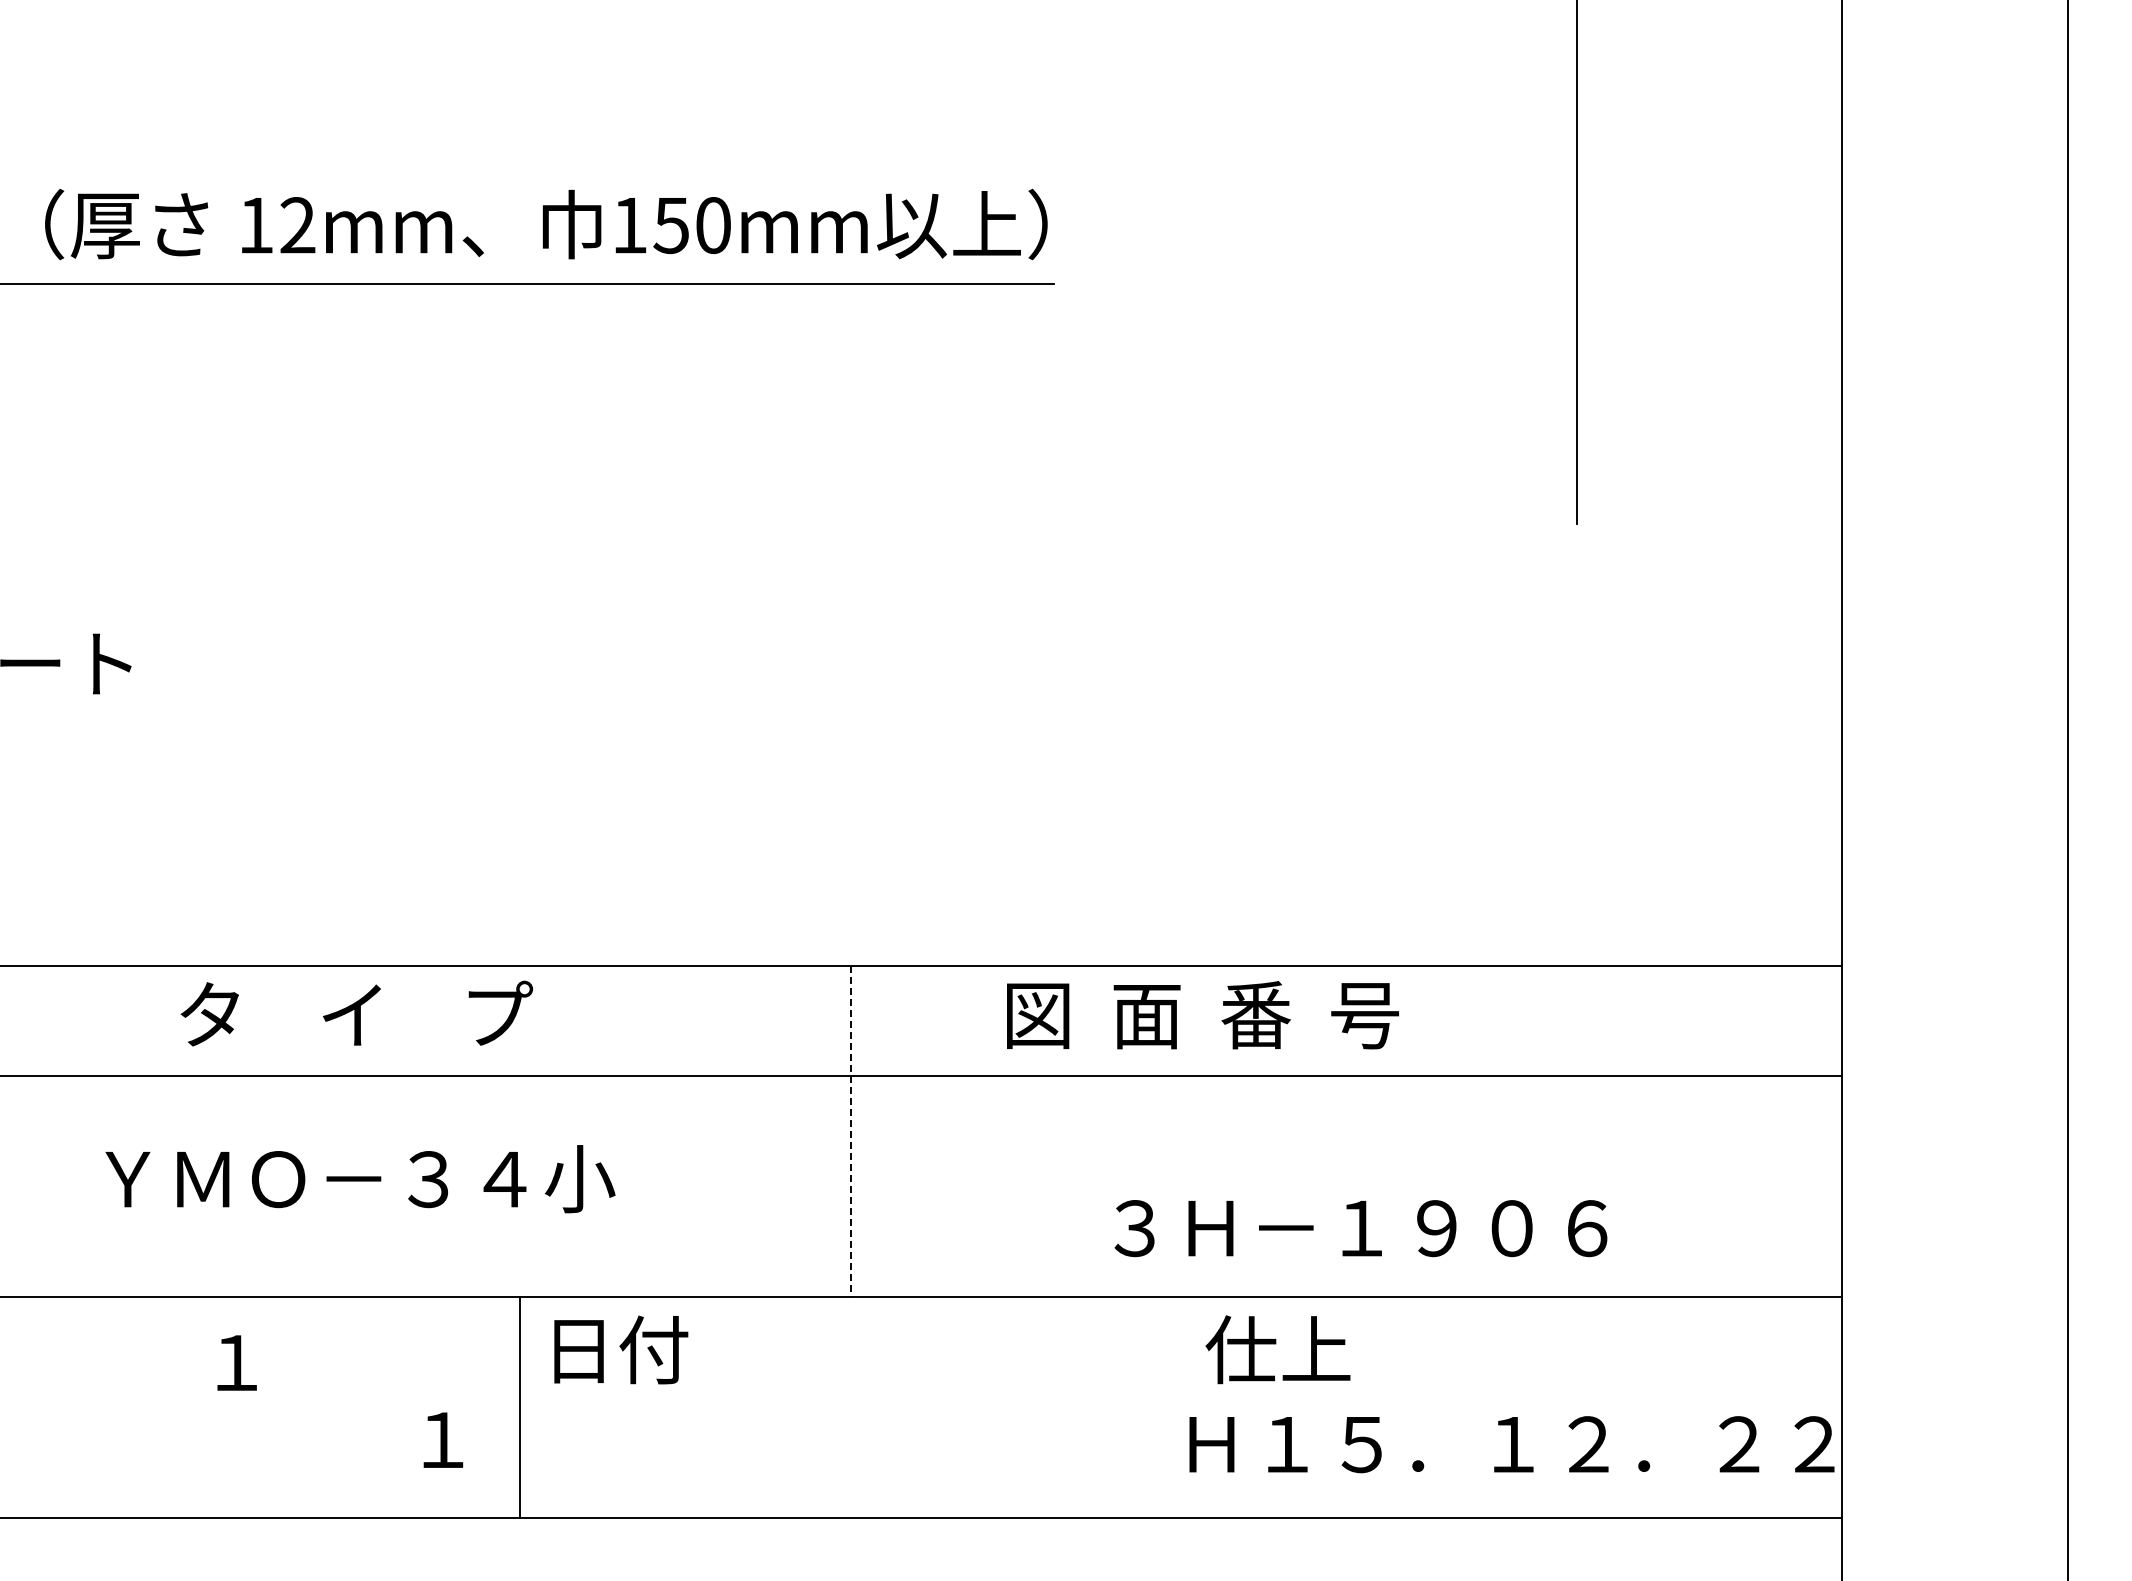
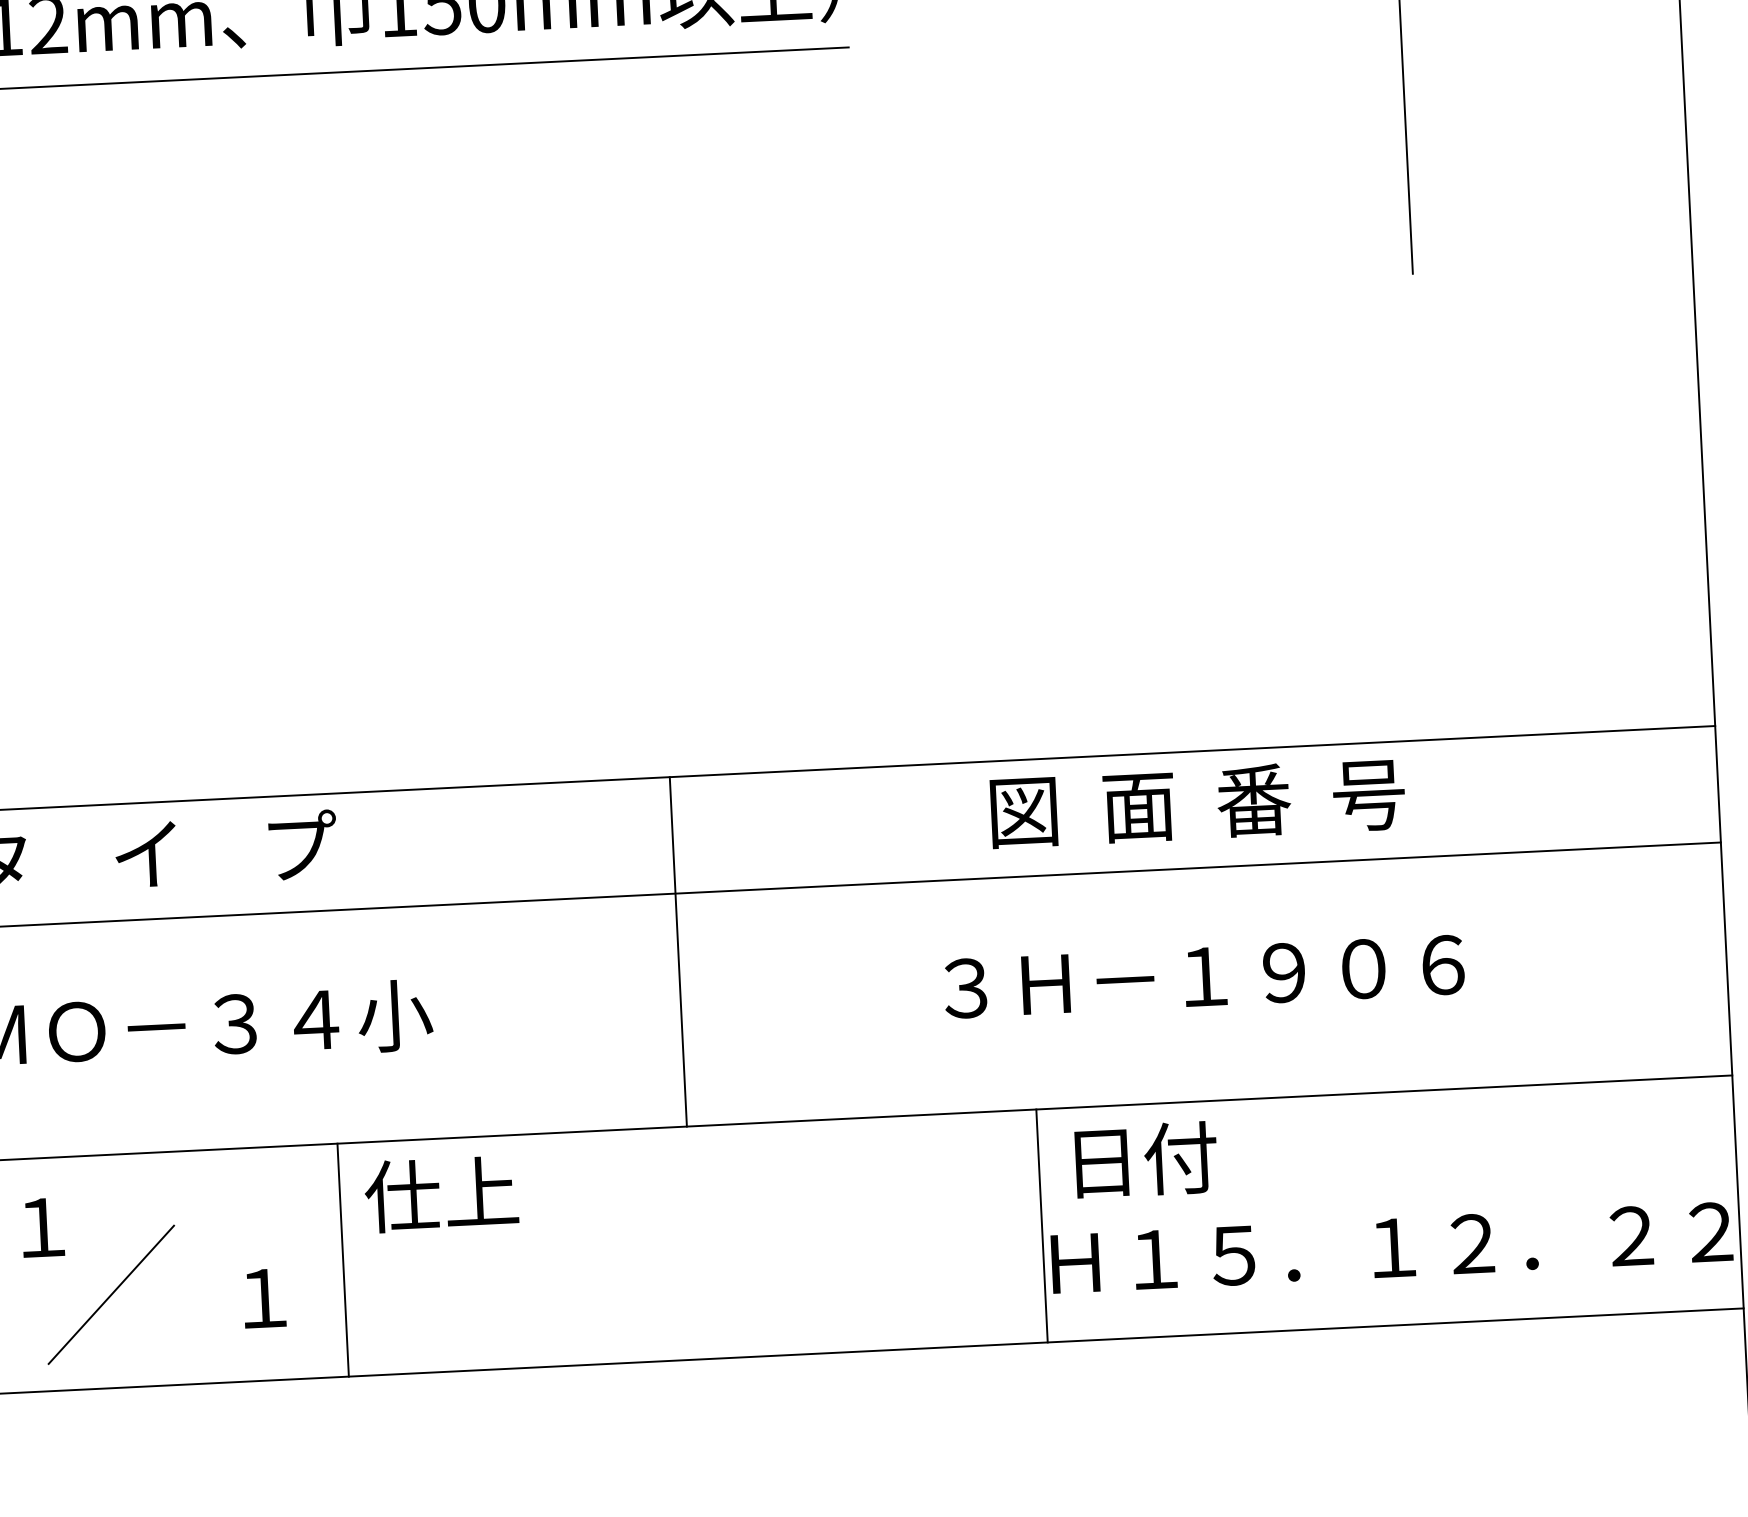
text: (1202, 1015) -> (1197, 803), moved
line: (850, 1131) -> (678, 951), dashed -> solid
text: (1360, 1228) -> (1203, 976), moved
text: (615, 1349) -> (441, 1193), 日付 -> 仕上
text: (1277, 1349) -> (1139, 1159), 仕上 -> 日付
line: (1181, 1407) -> (1041, 1225), added
line: (298, 1429) -> (111, 1294), added

